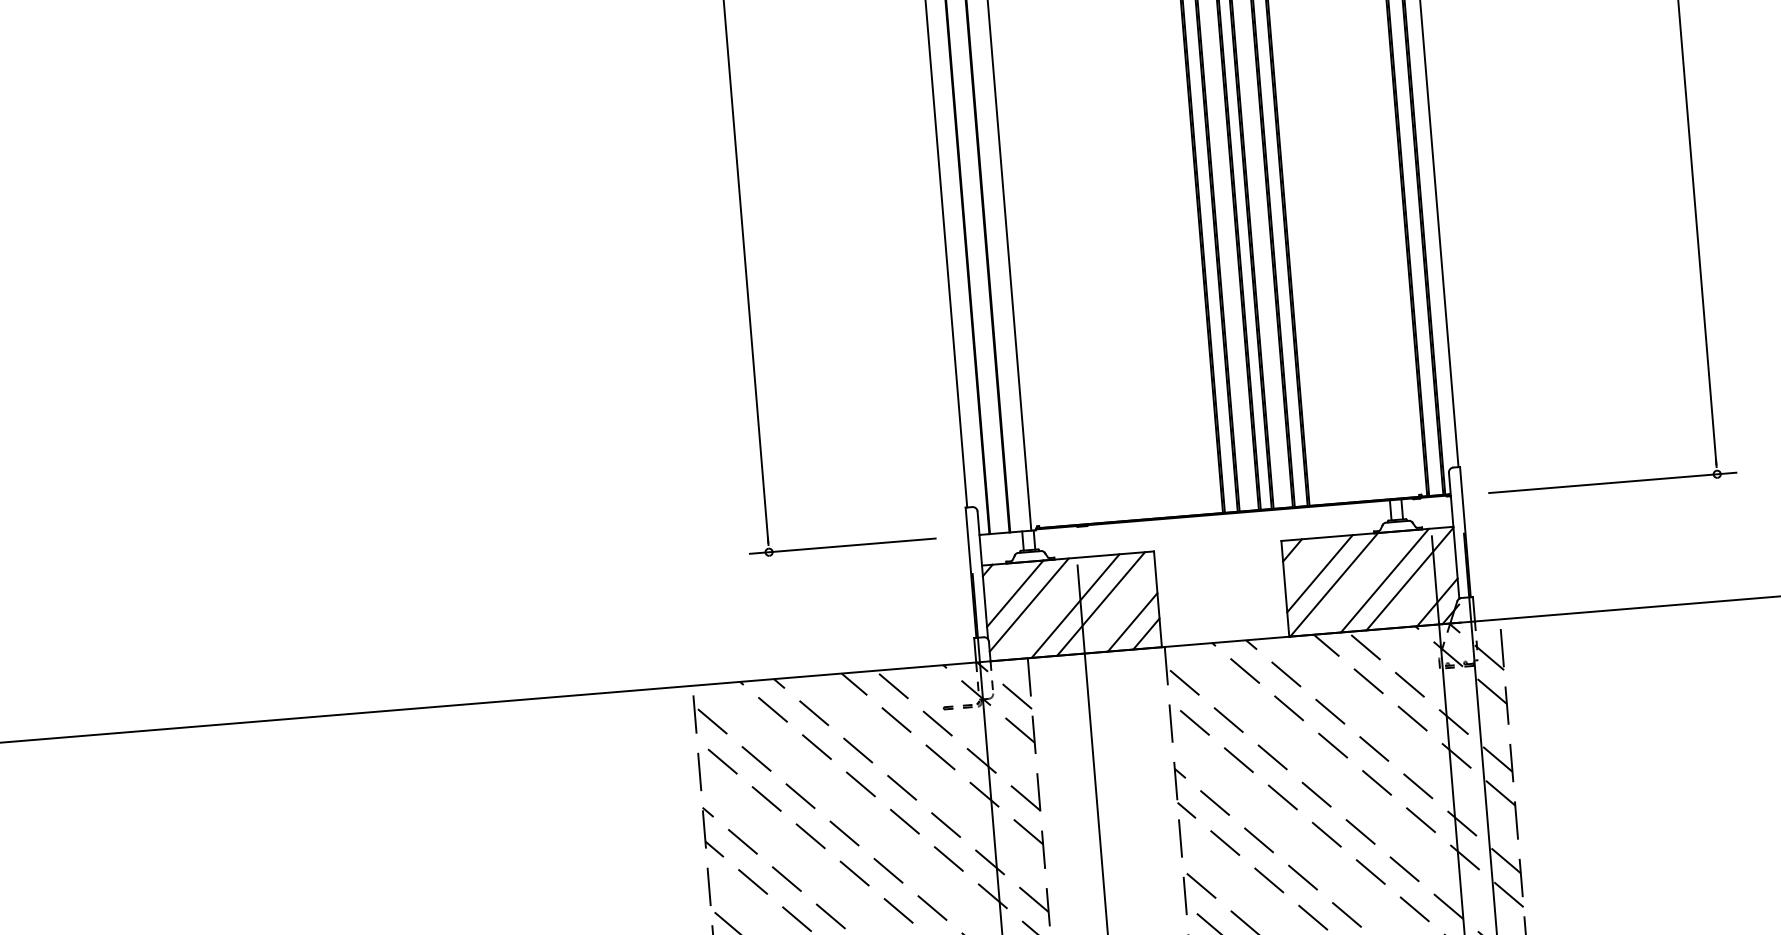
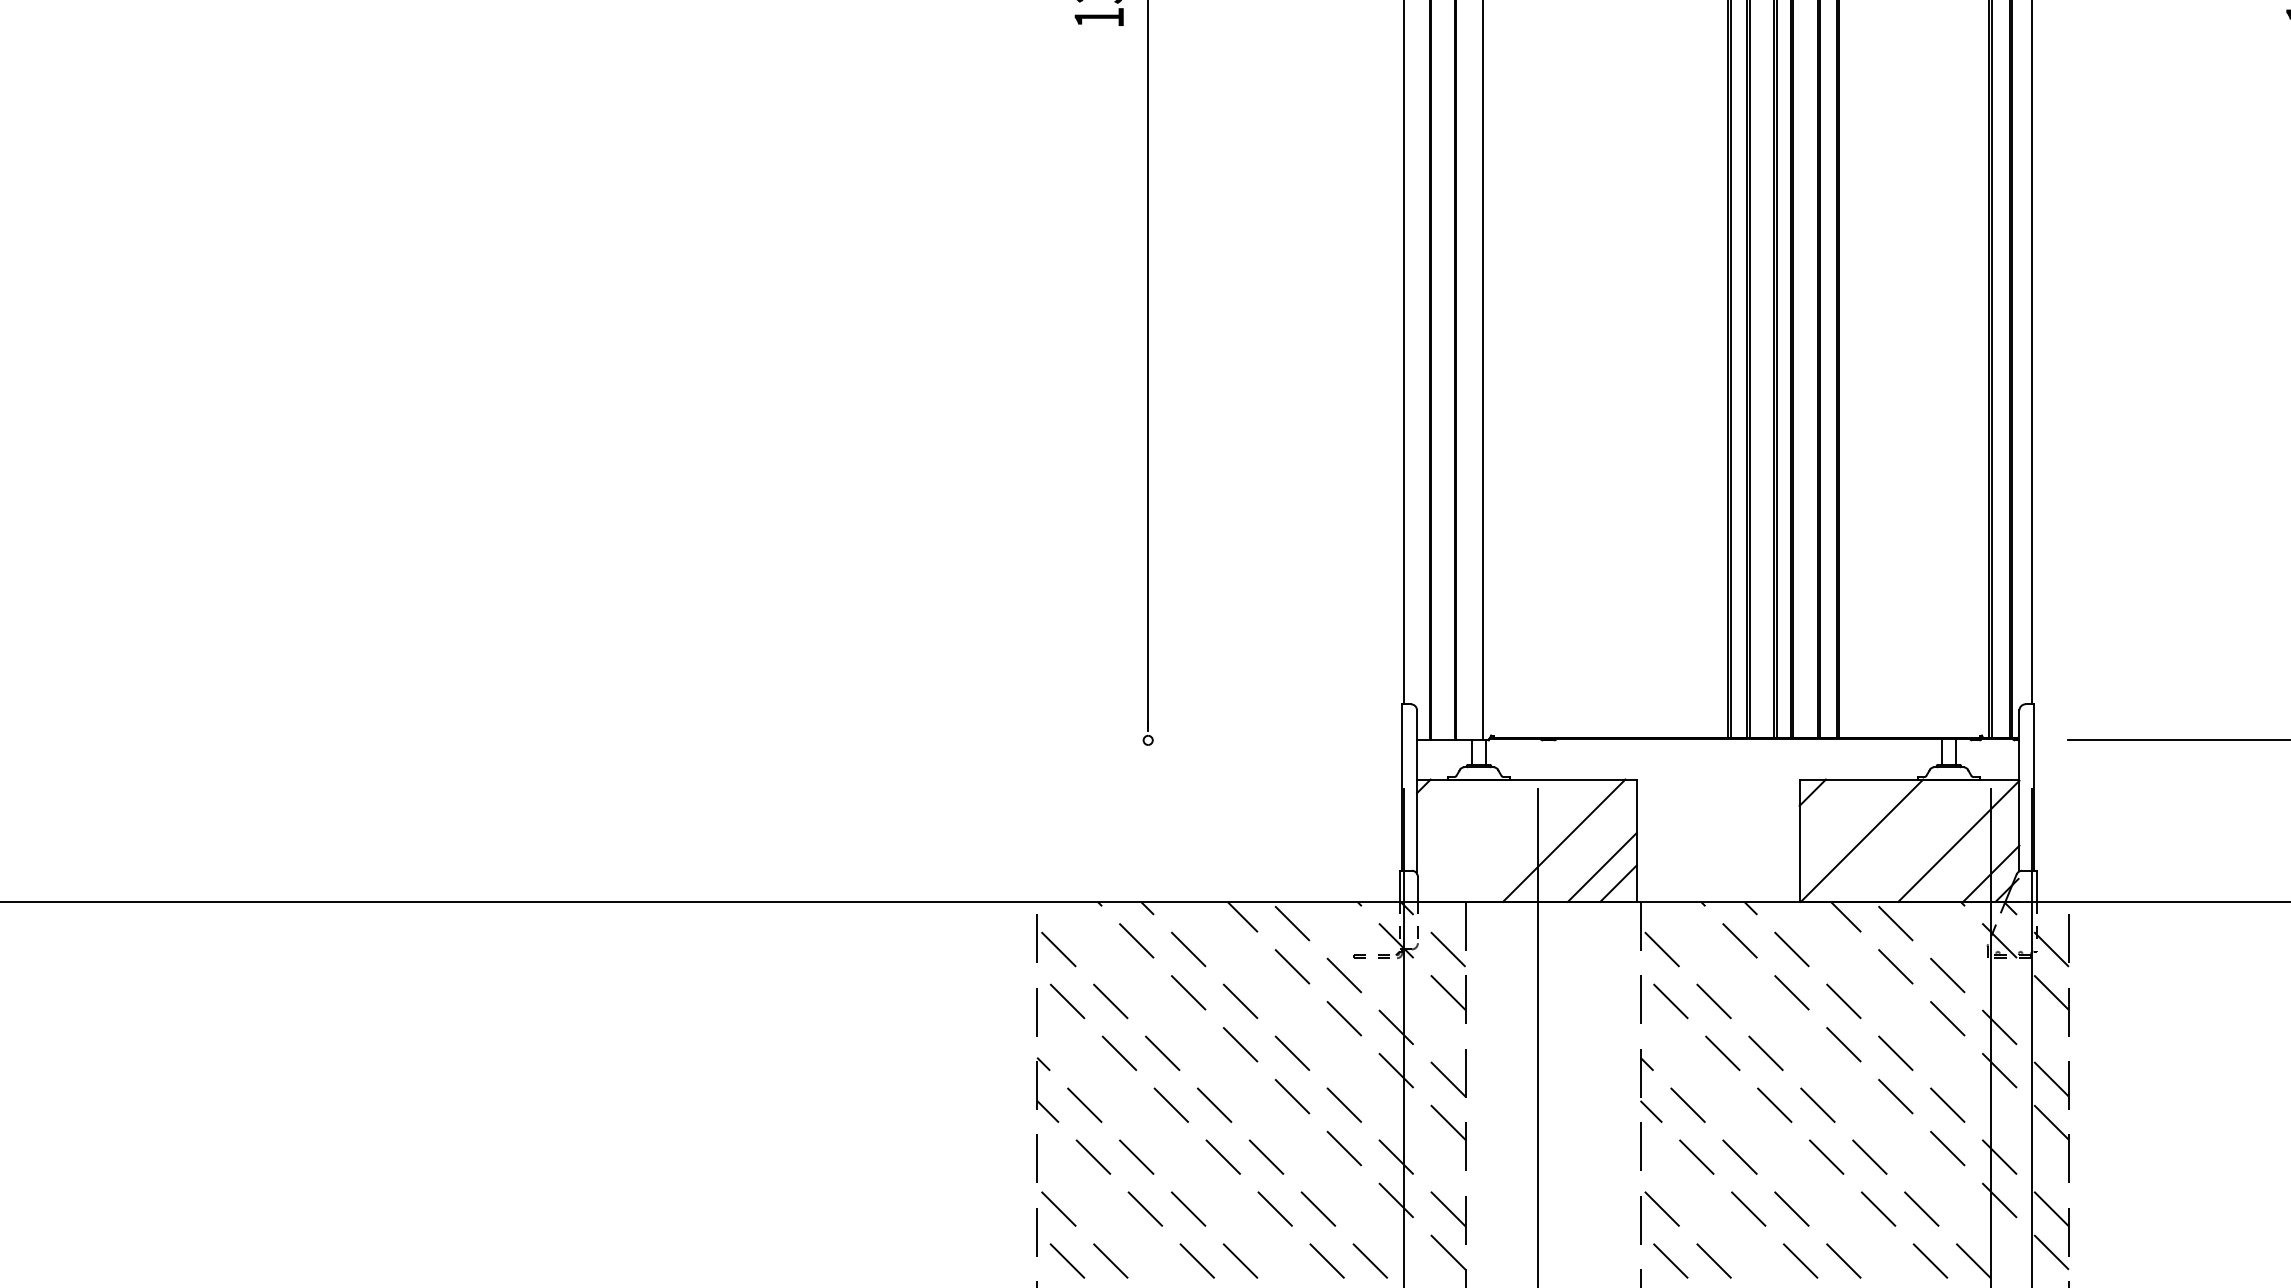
line: (842, 546) -> (1242, 740), removed
line: (1319, 573) -> (1844, 824), removed
line: (1384, 580) -> (1926, 840), removed
line: (1015, 593) -> (1456, 818), removed
line: (1028, 605) -> (1472, 834), removed
line: (1075, 605) -> (1531, 840), removed

